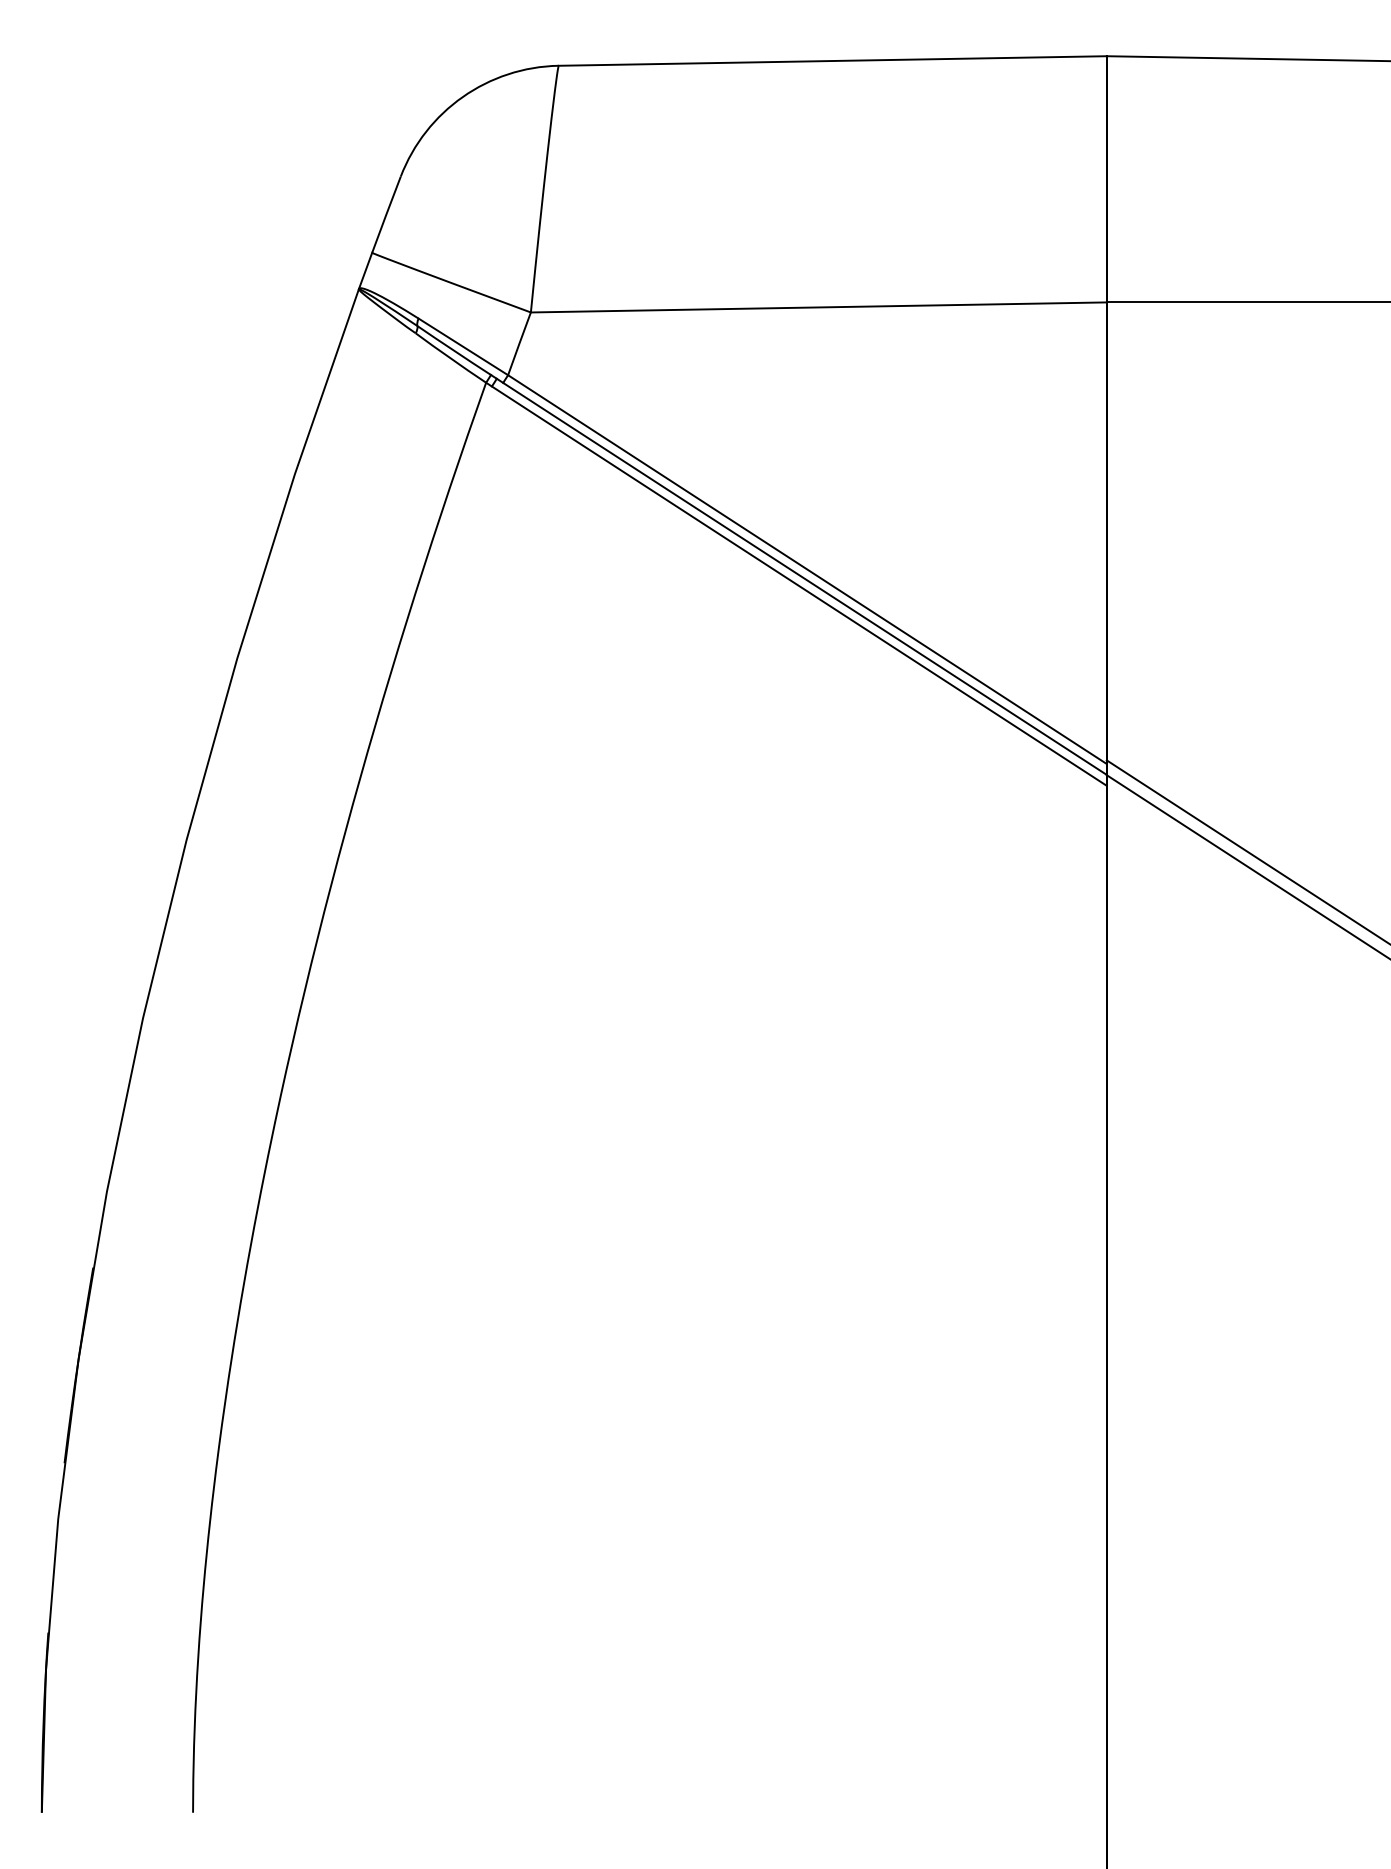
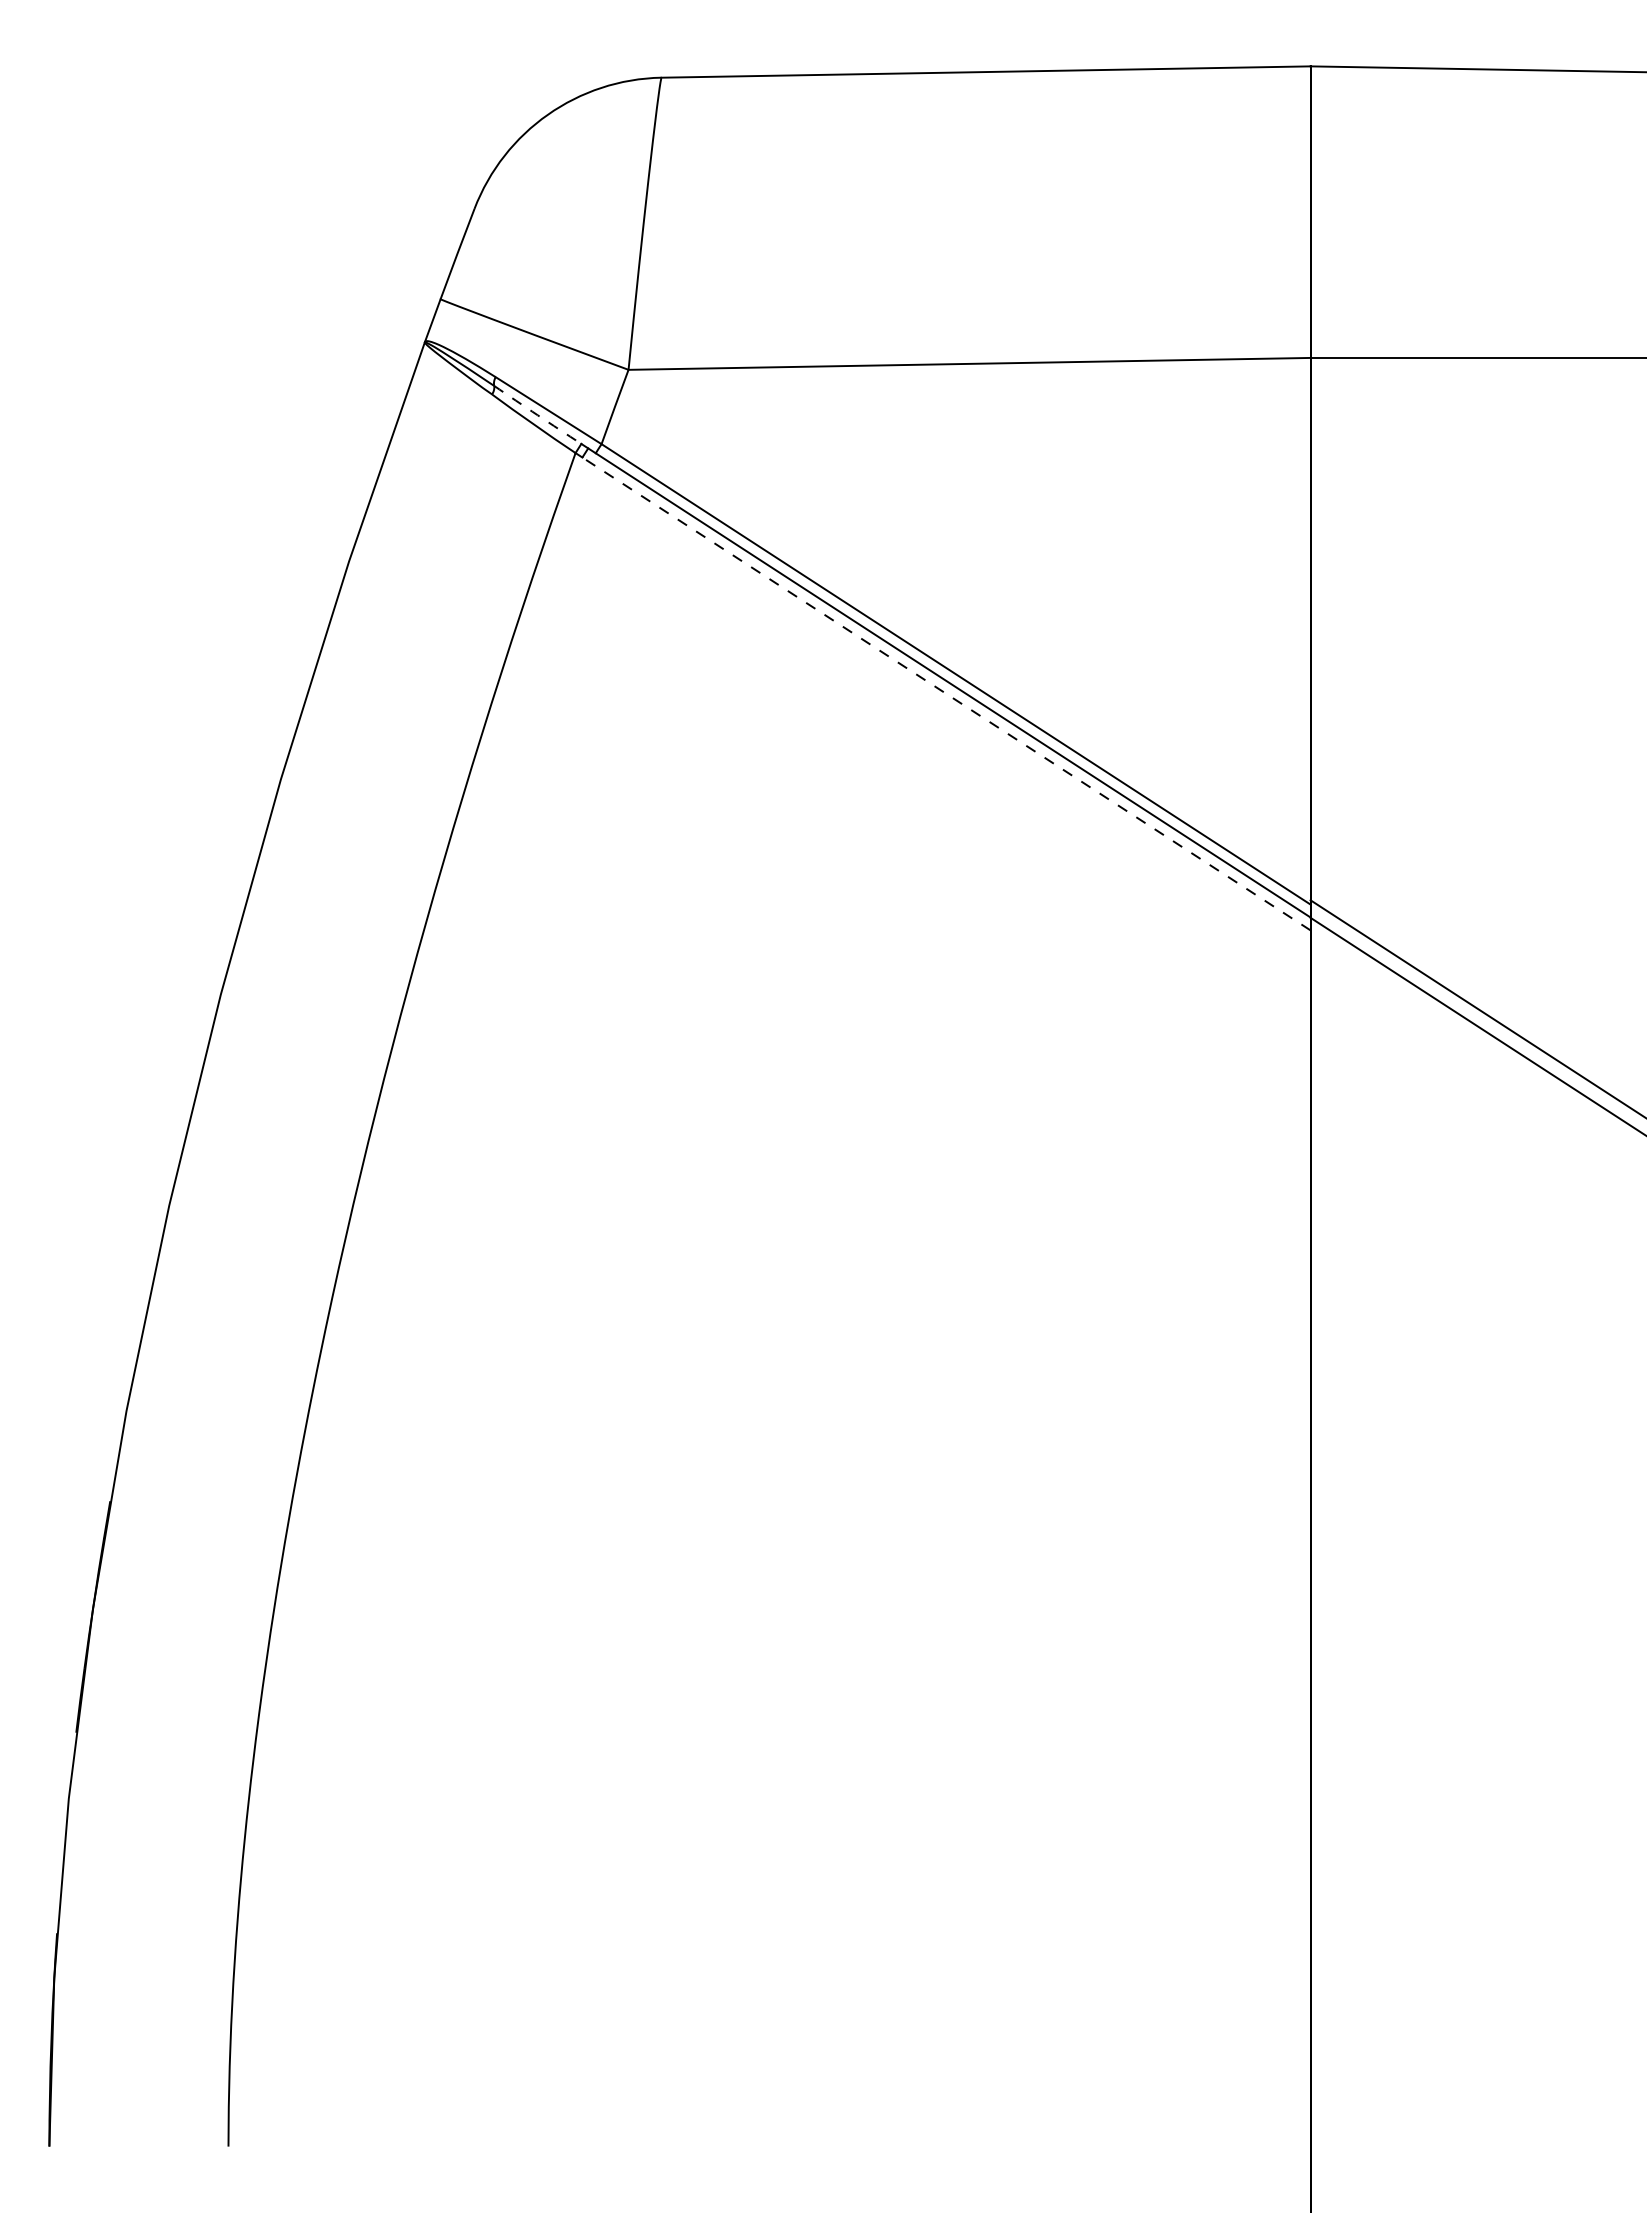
arc: (454, 351) -> (537, 415), solid -> dashed
line: (799, 585) -> (946, 693), solid -> dashed

